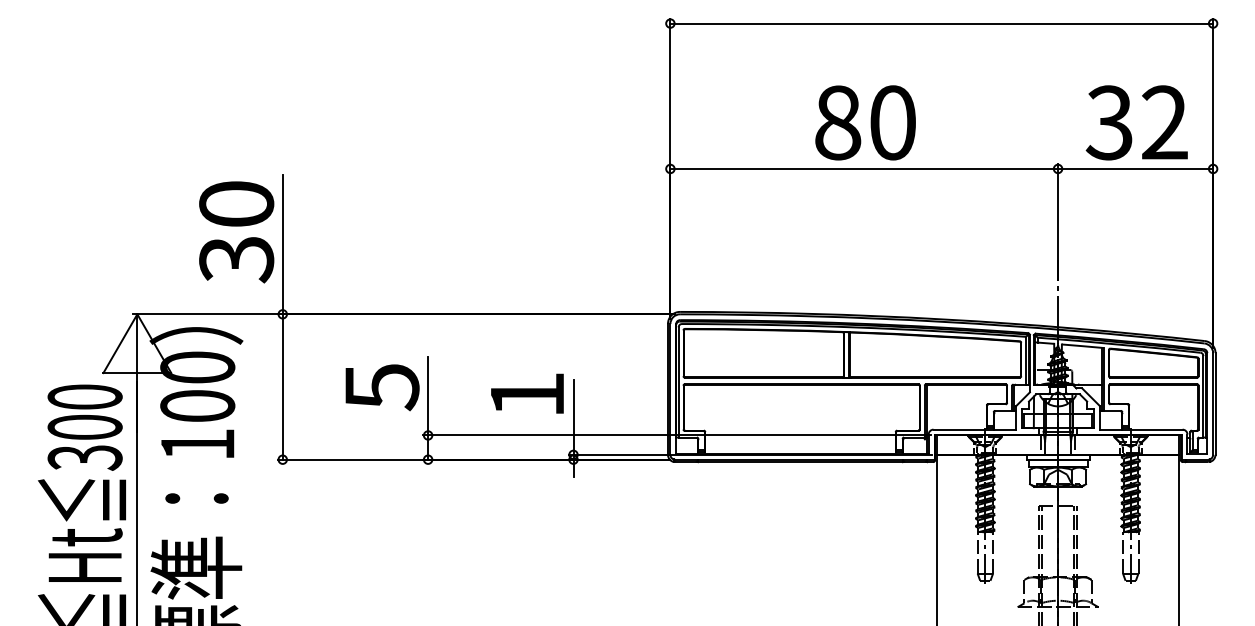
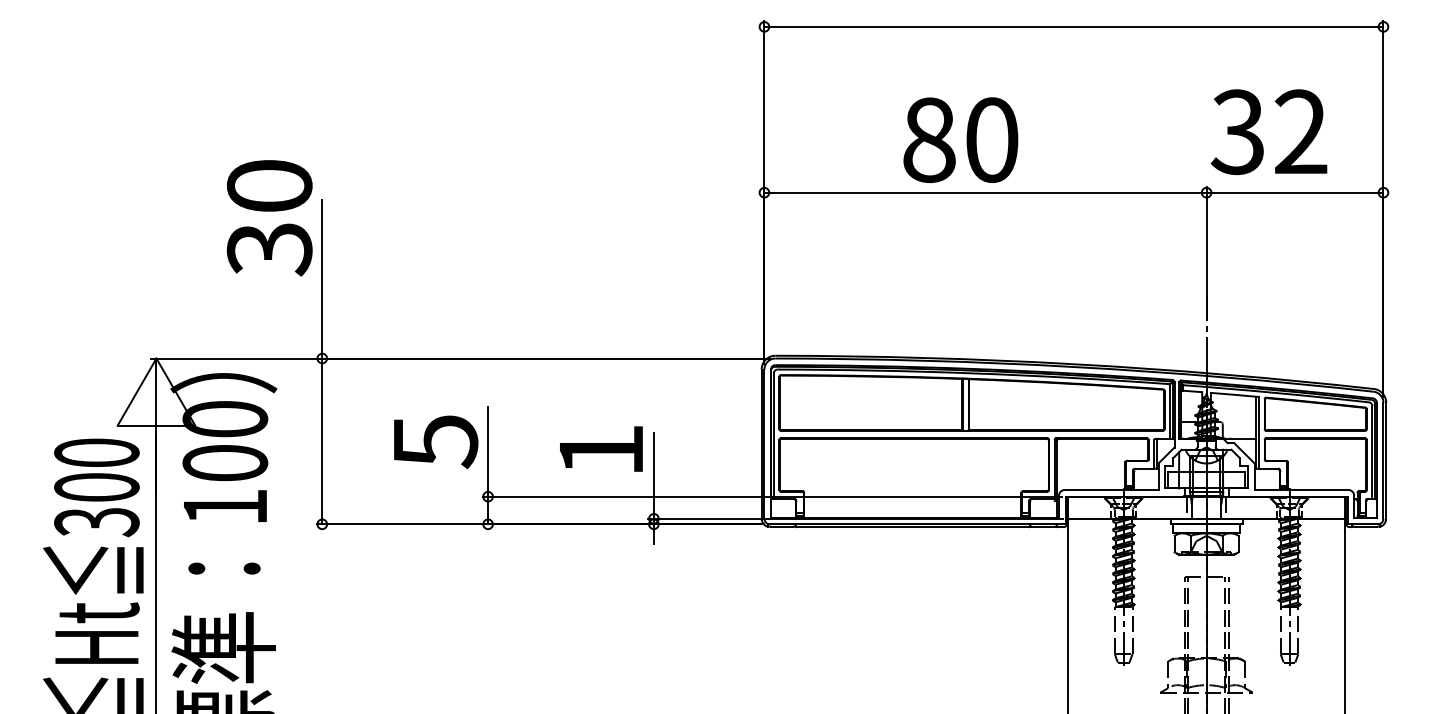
text: (865, 122) -> (960, 139), moved
text: (1136, 122) -> (1268, 131), moved
text: (236, 232) -> (269, 218), moved

